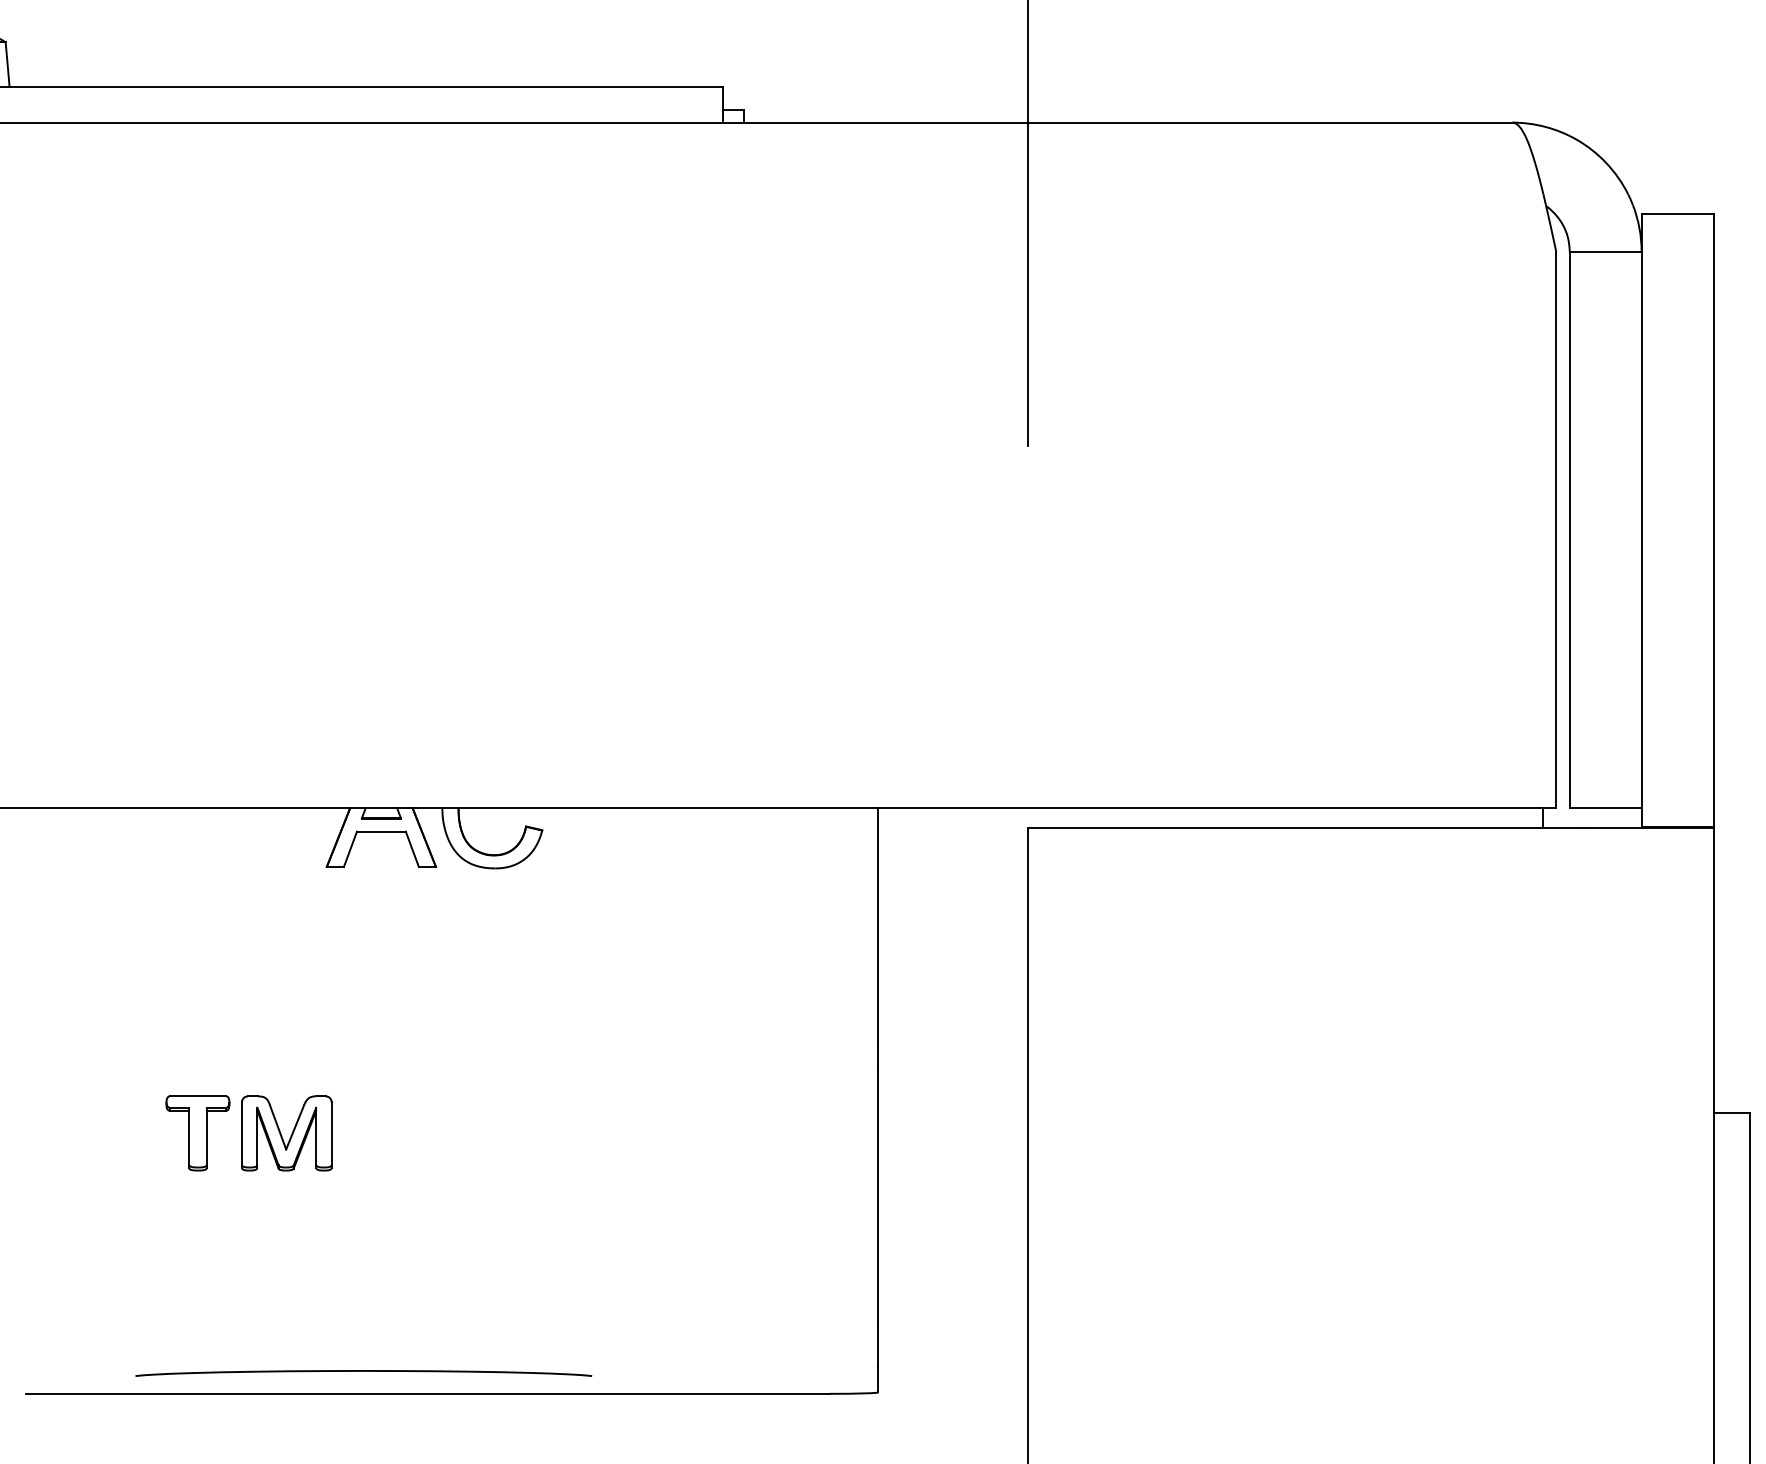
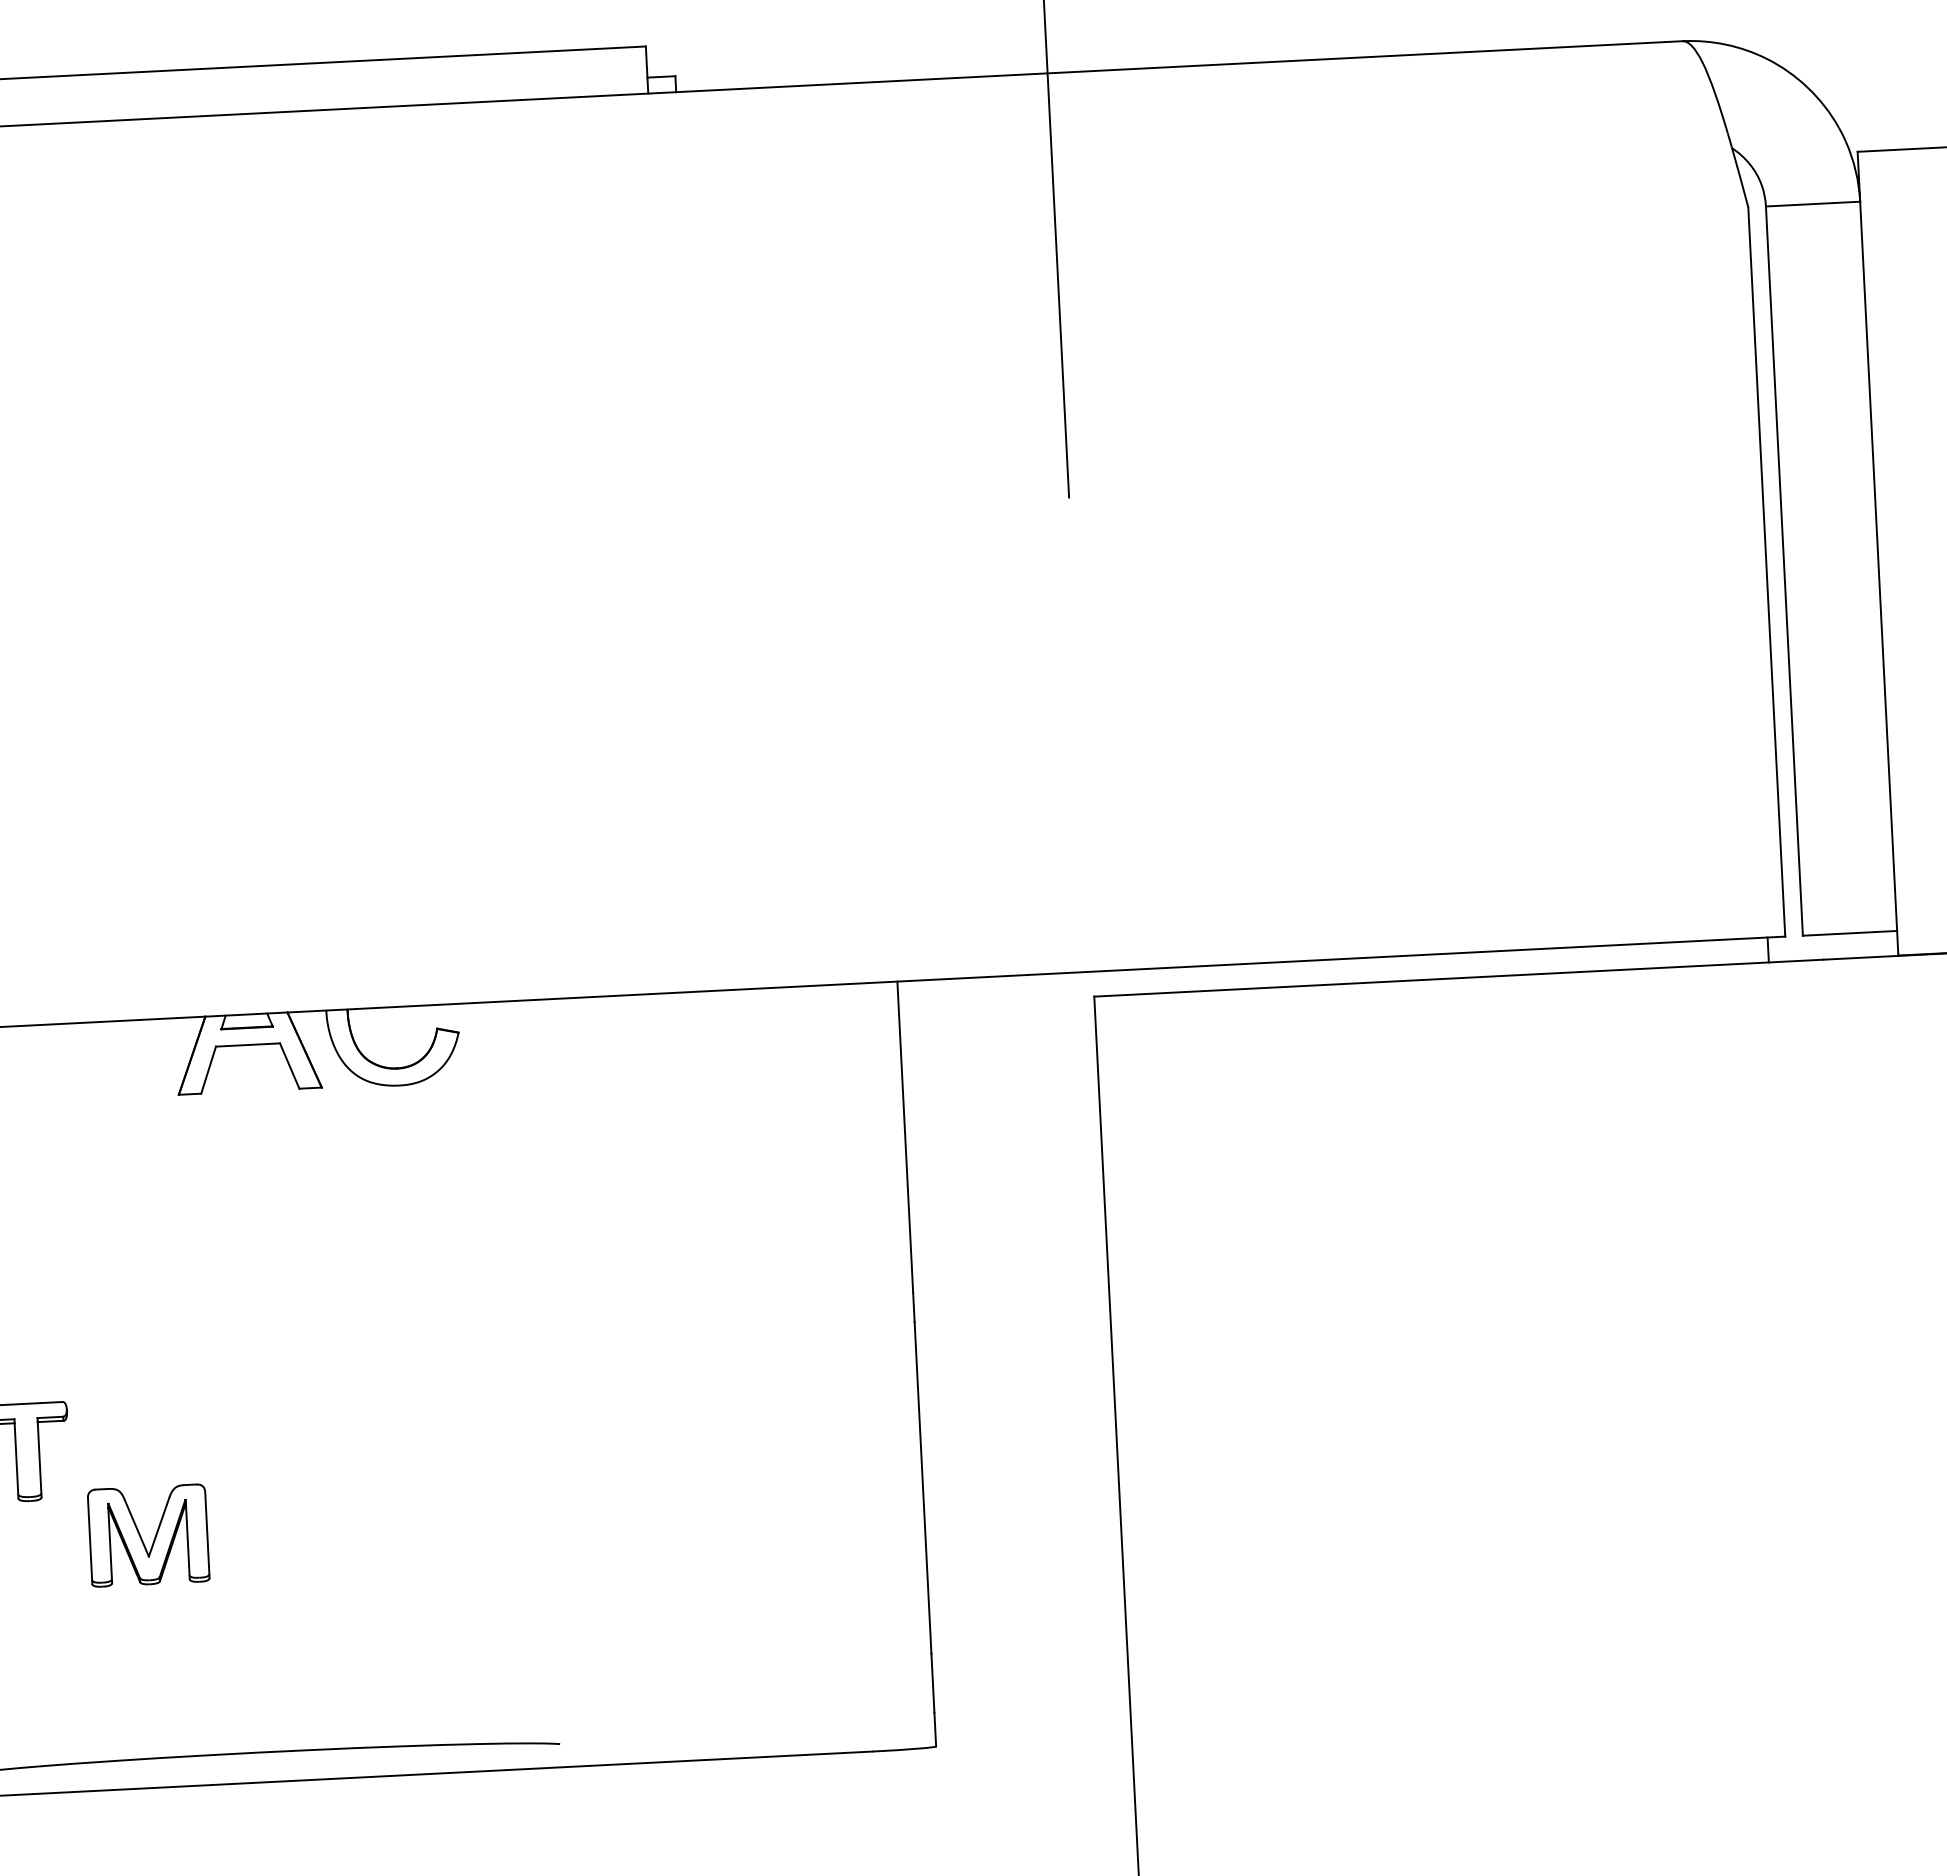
part: (286, 1133) -> (148, 1535), moved

